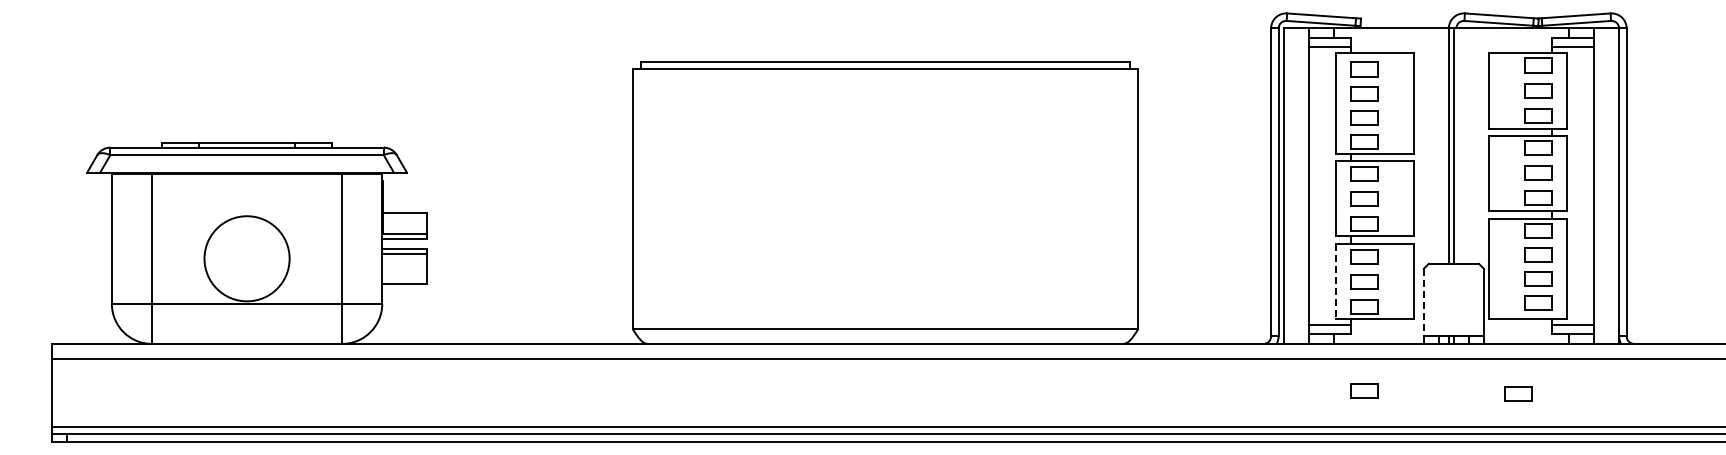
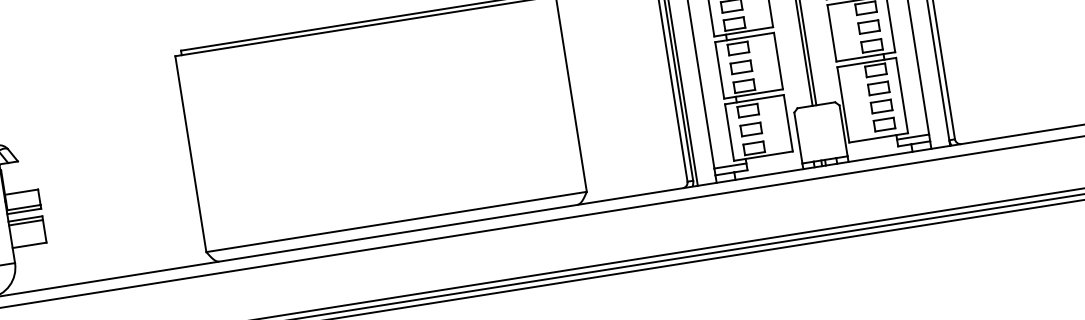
line: (1335, 281) -> (729, 132), dashed -> solid
line: (1423, 302) -> (798, 138), dashed -> solid
part: (1364, 390) -> (764, 211), removed
part: (1518, 393) -> (880, 195), removed

